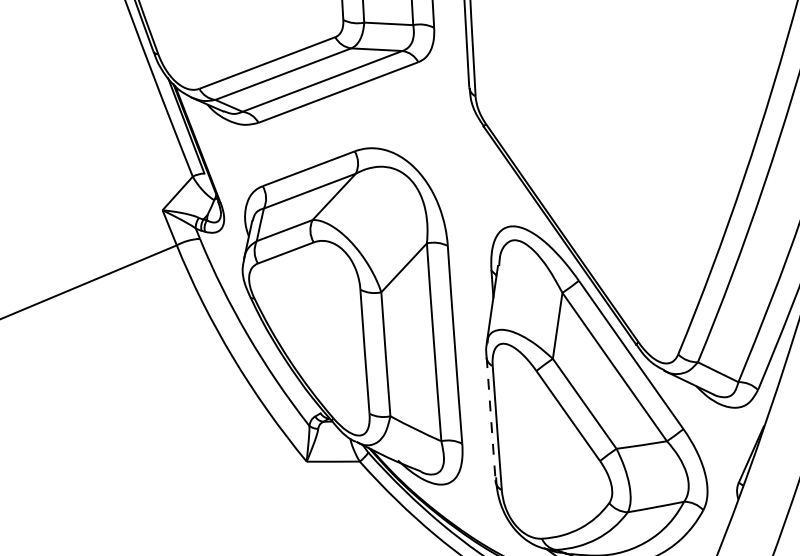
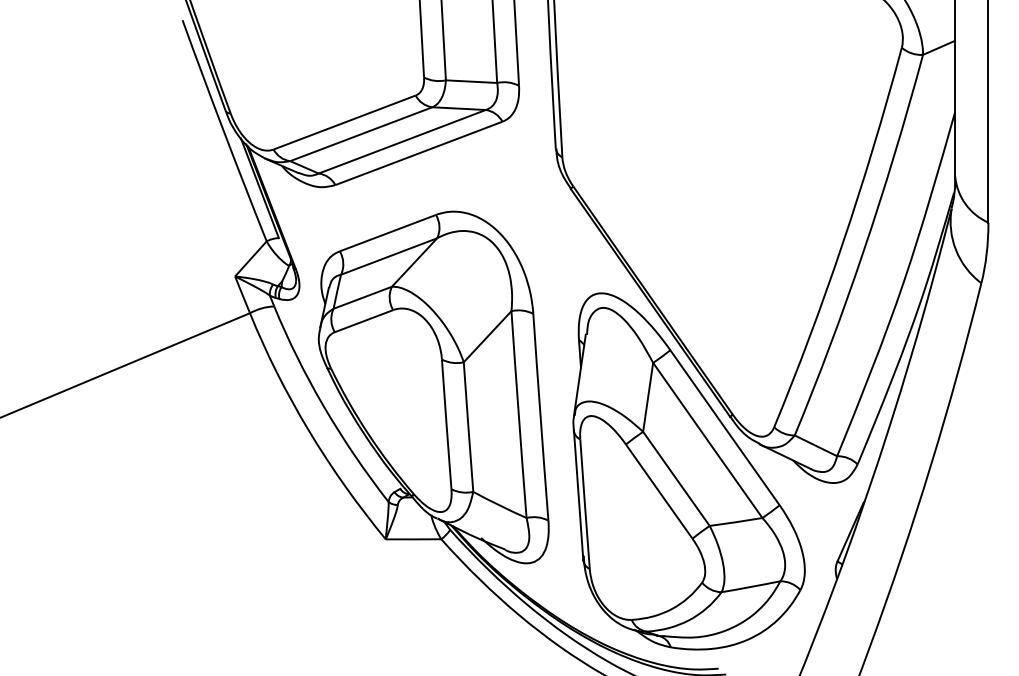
line: (491, 419) -> (578, 495), dashed -> solid

